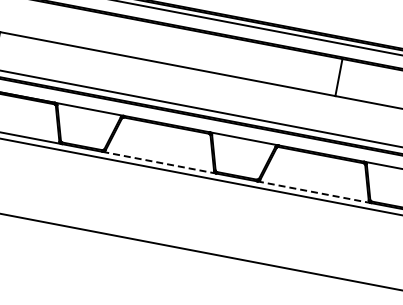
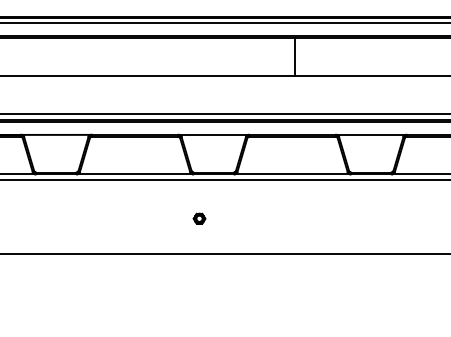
line: (159, 163) -> (135, 174), dashed -> solid
line: (315, 192) -> (293, 174), dashed -> solid
part: (214, 218) -> (199, 218), added

